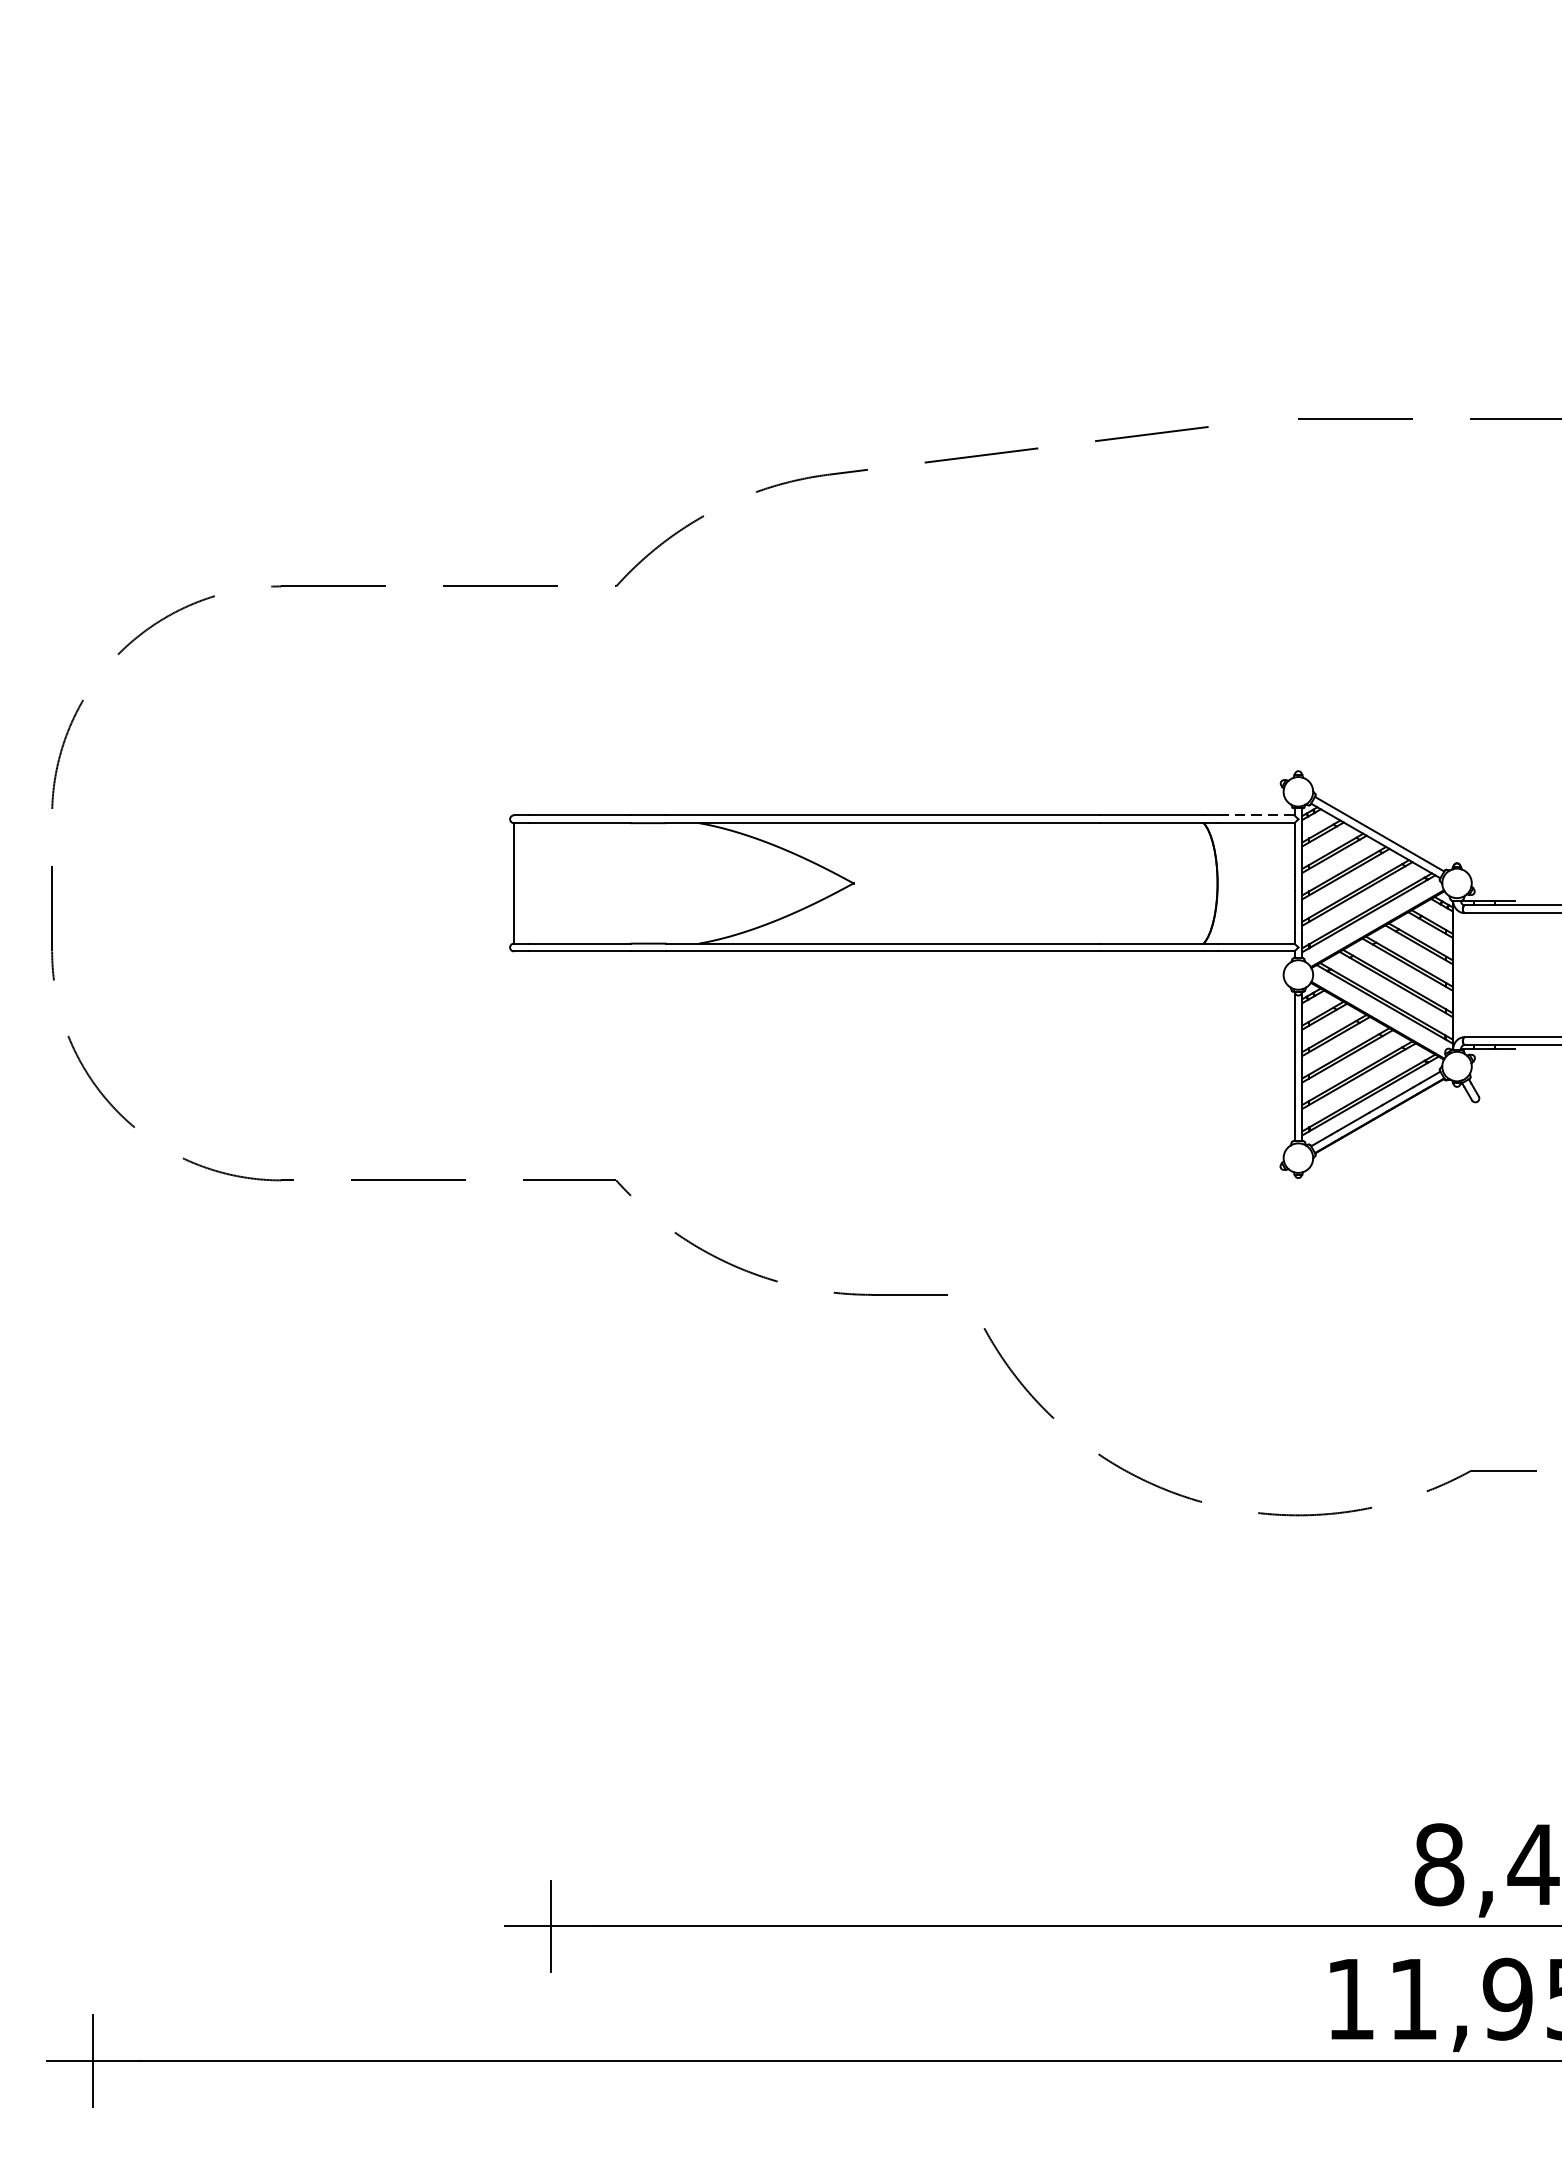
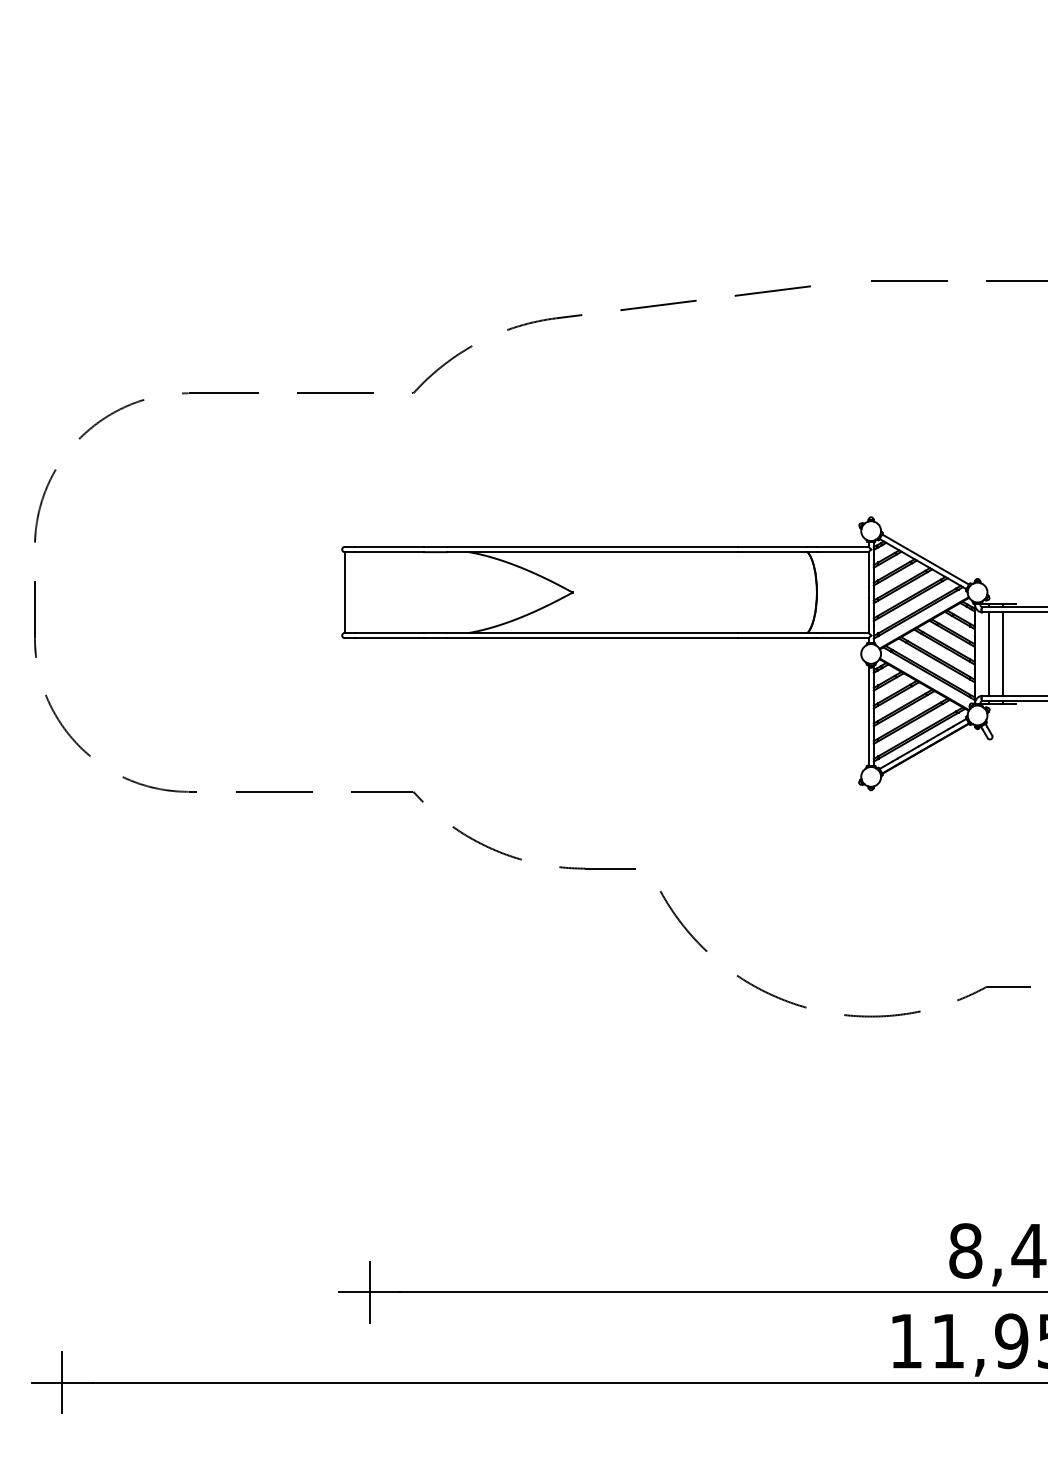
line: (1255, 814) -> (842, 546), dashed -> solid
line: (1473, 974) -> (988, 653), added
line: (1494, 974) -> (1002, 653), added

